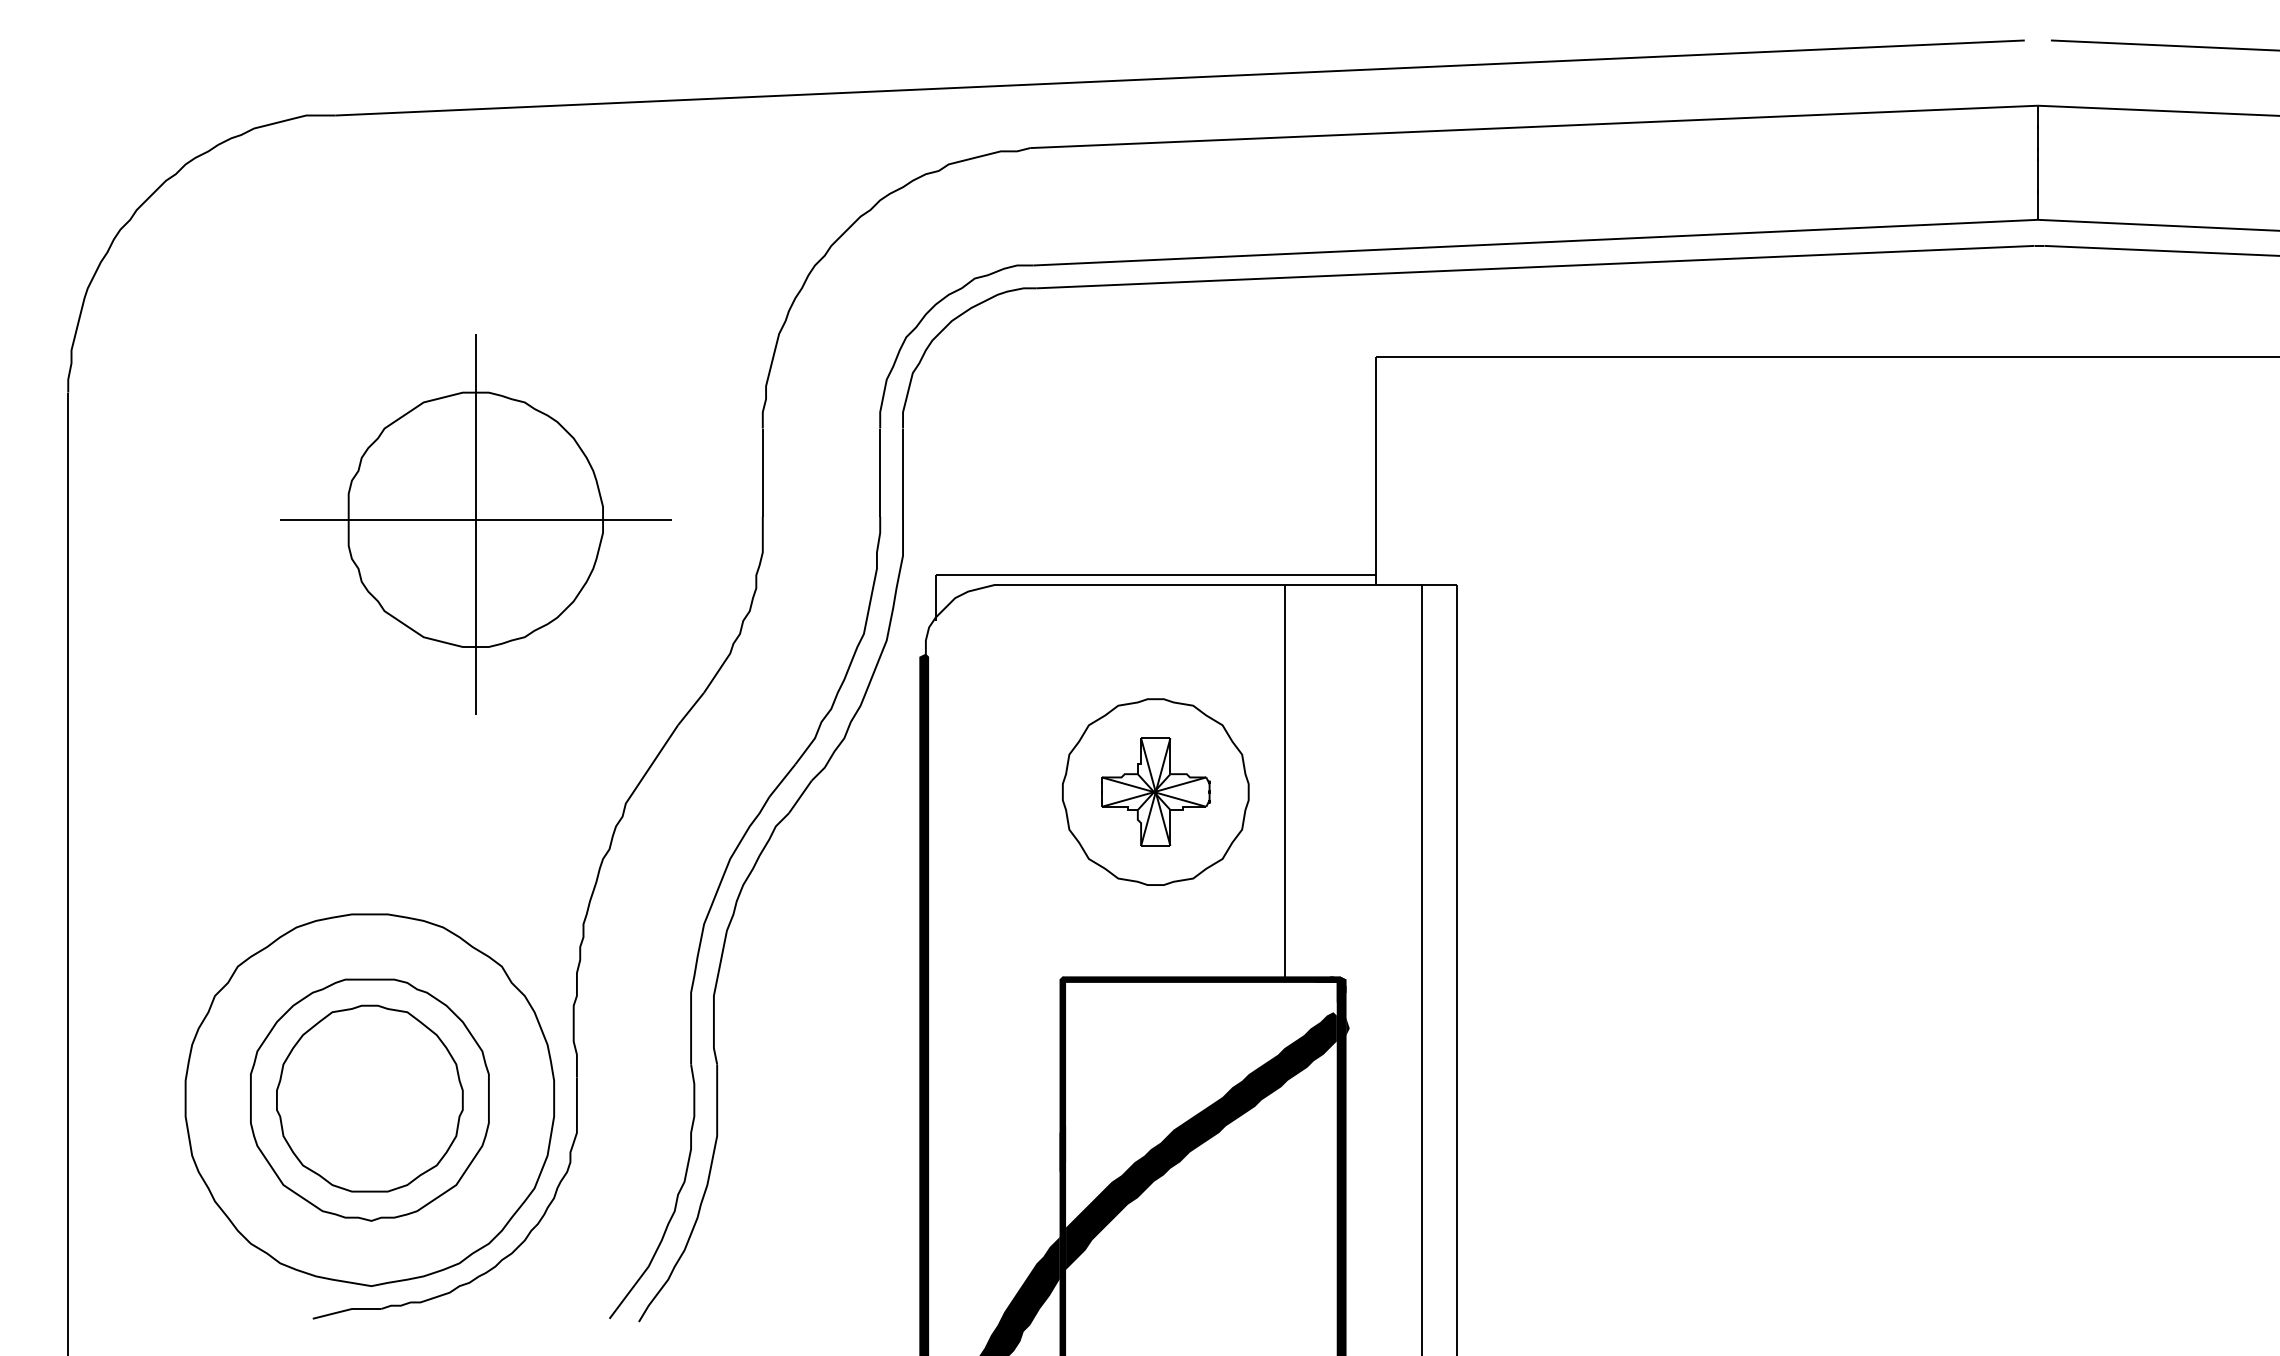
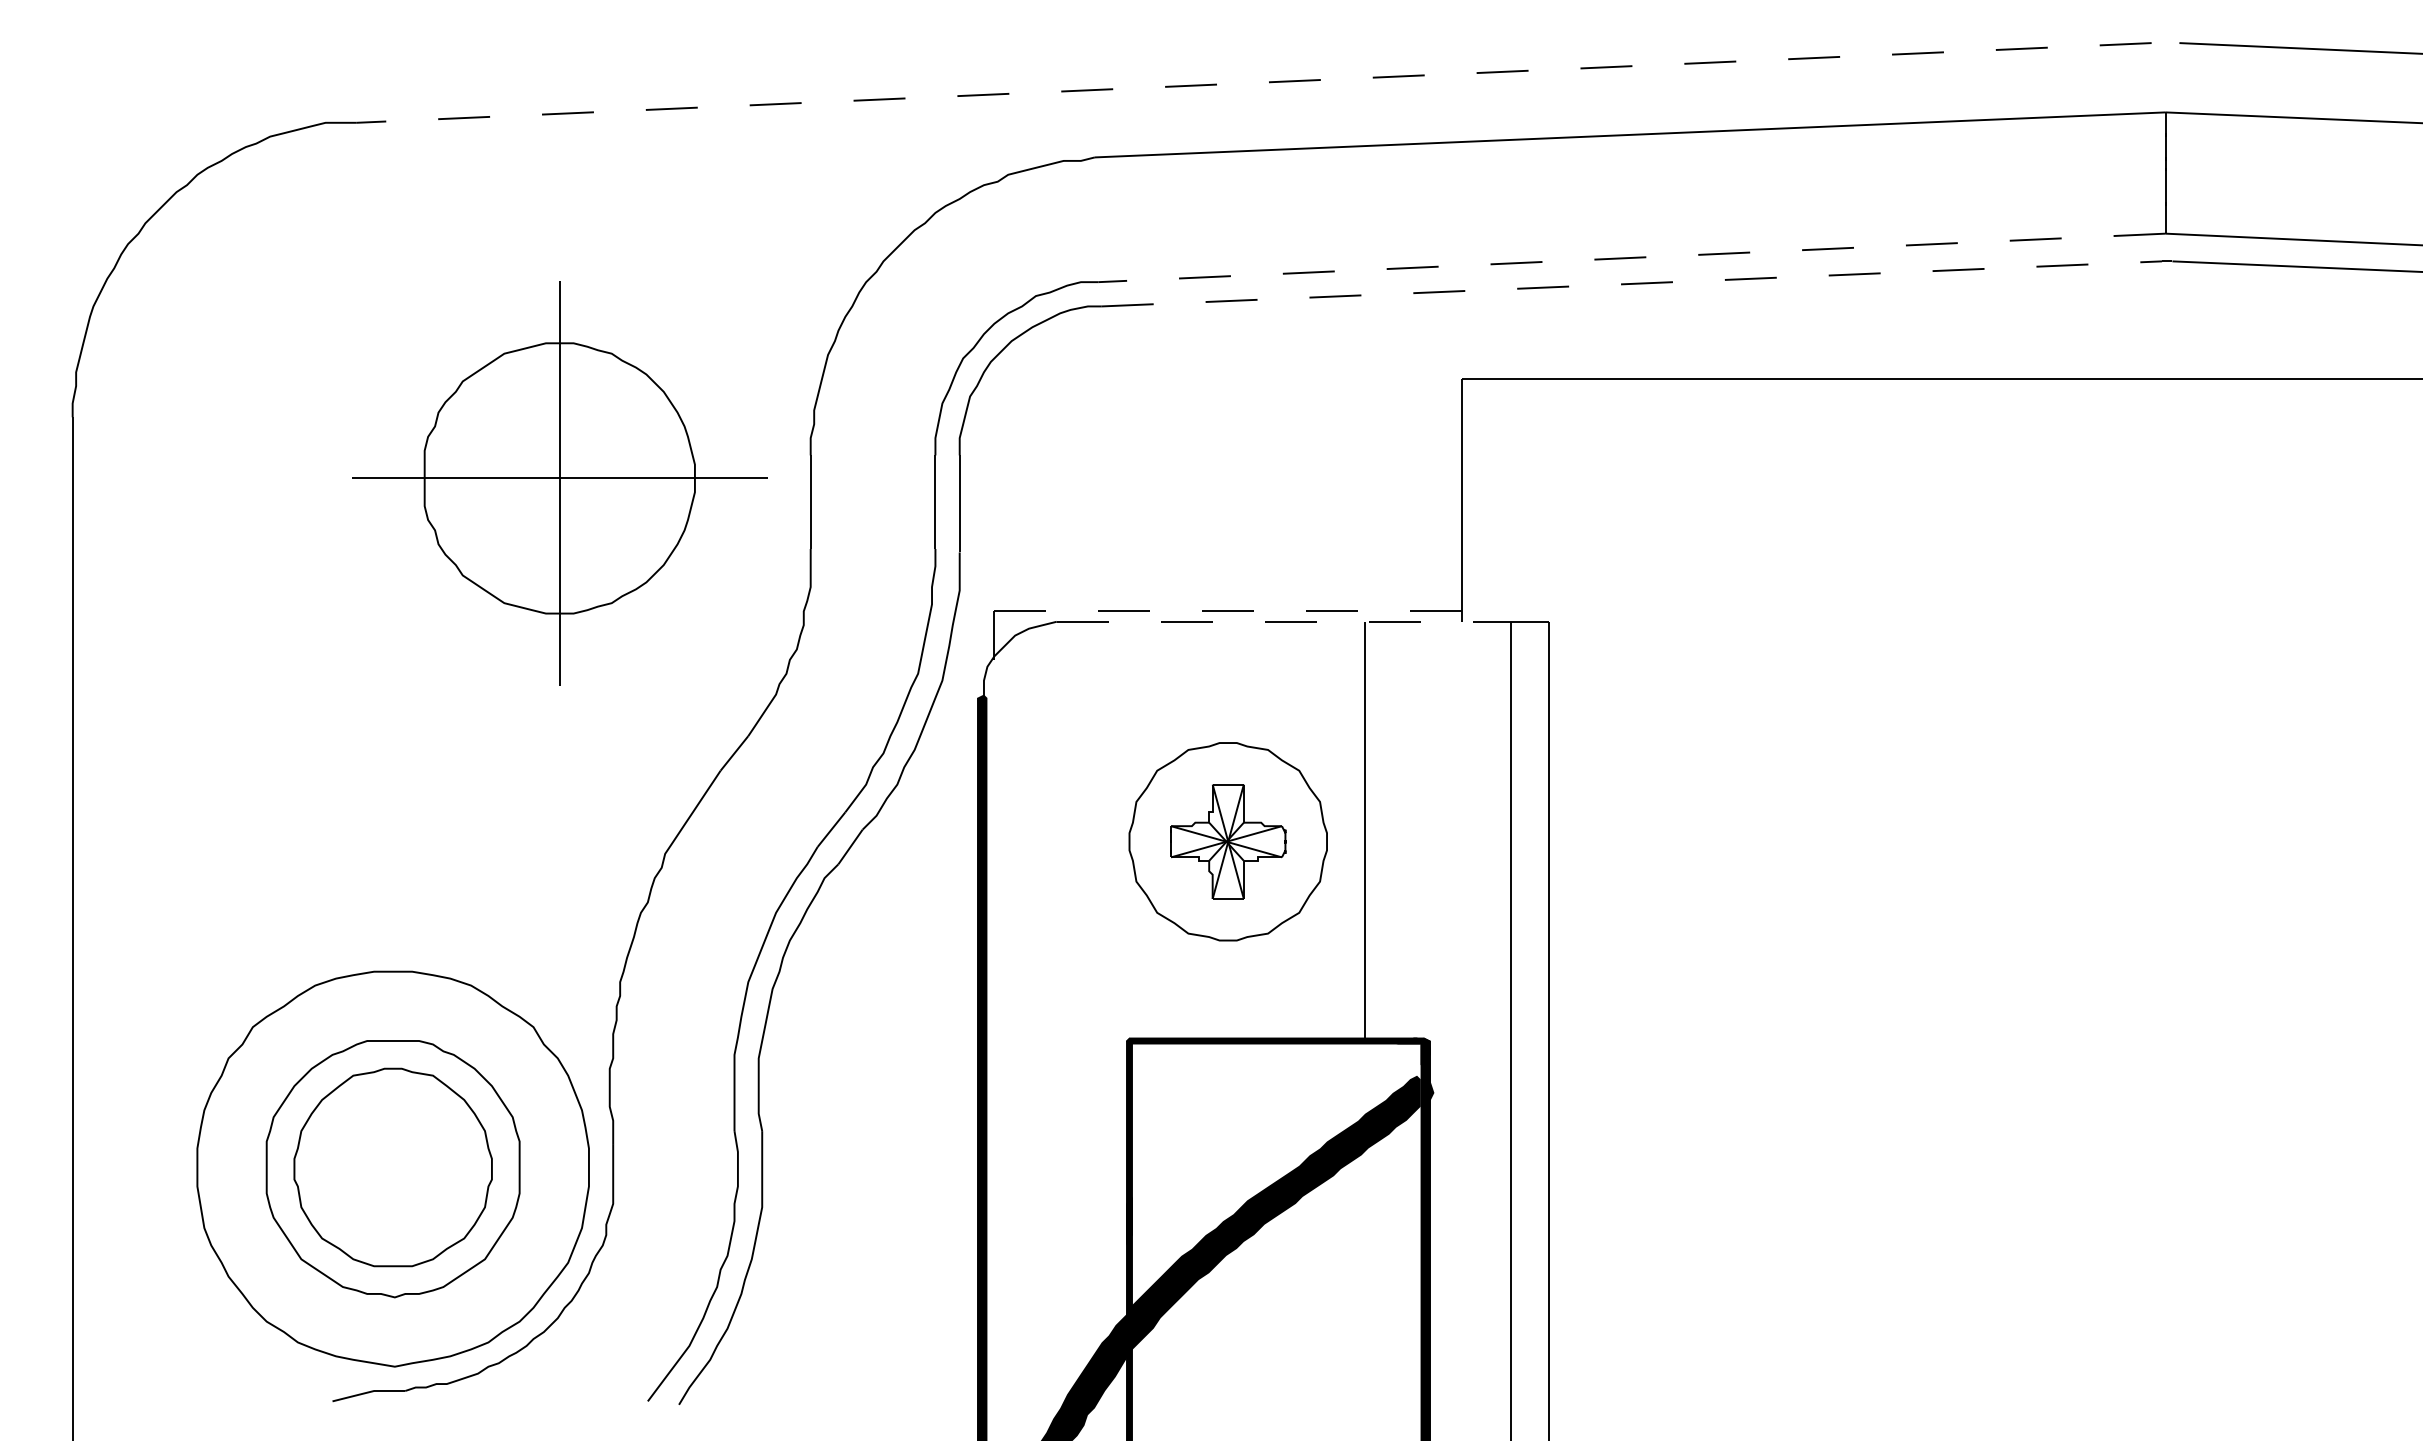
line: (1179, 77) -> (1253, 82), solid -> dashed
line: (1535, 242) -> (1631, 257), solid -> dashed
line: (1535, 266) -> (1631, 283), solid -> dashed
part: (475, 524) -> (559, 483), moved
line: (1155, 575) -> (1228, 611), solid -> dashed
line: (1207, 584) -> (1283, 621), solid -> dashed

